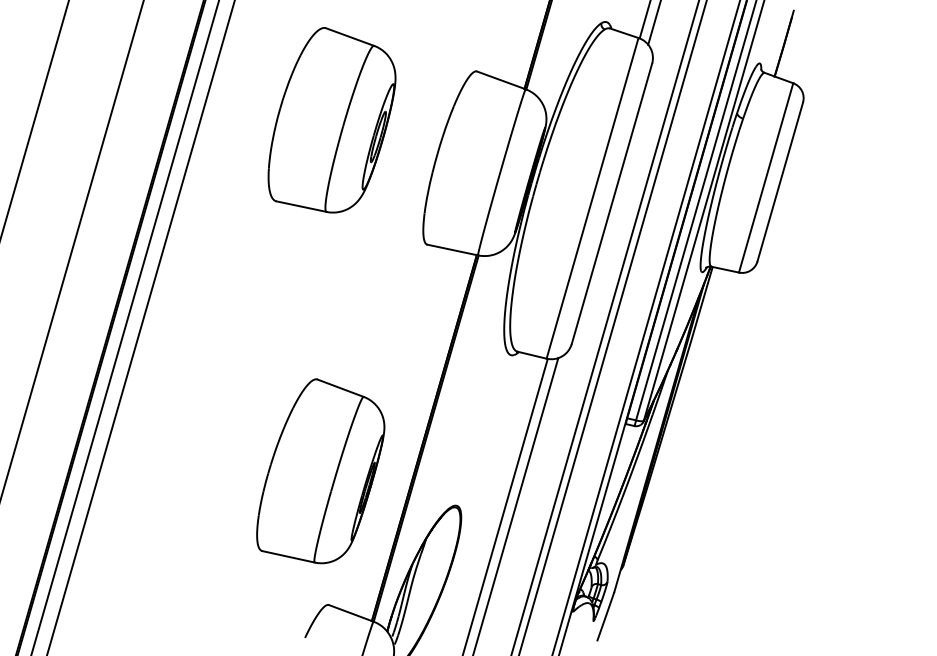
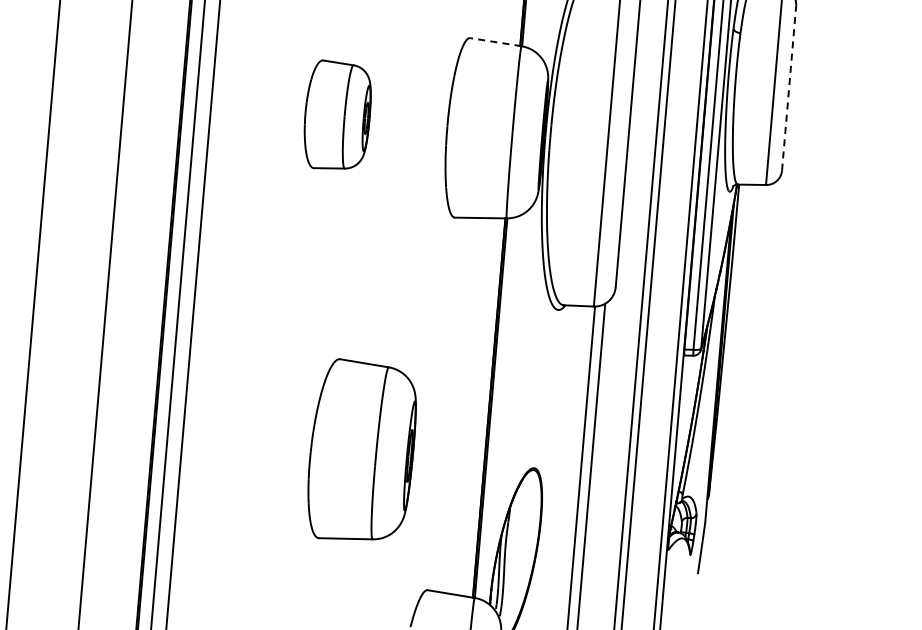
line: (501, 80) -> (496, 42), solid -> dashed
part: (331, 120) -> (336, 114), size x0.6
line: (780, 182) -> (789, 88), solid -> dashed
part: (320, 471) -> (360, 448), moved

